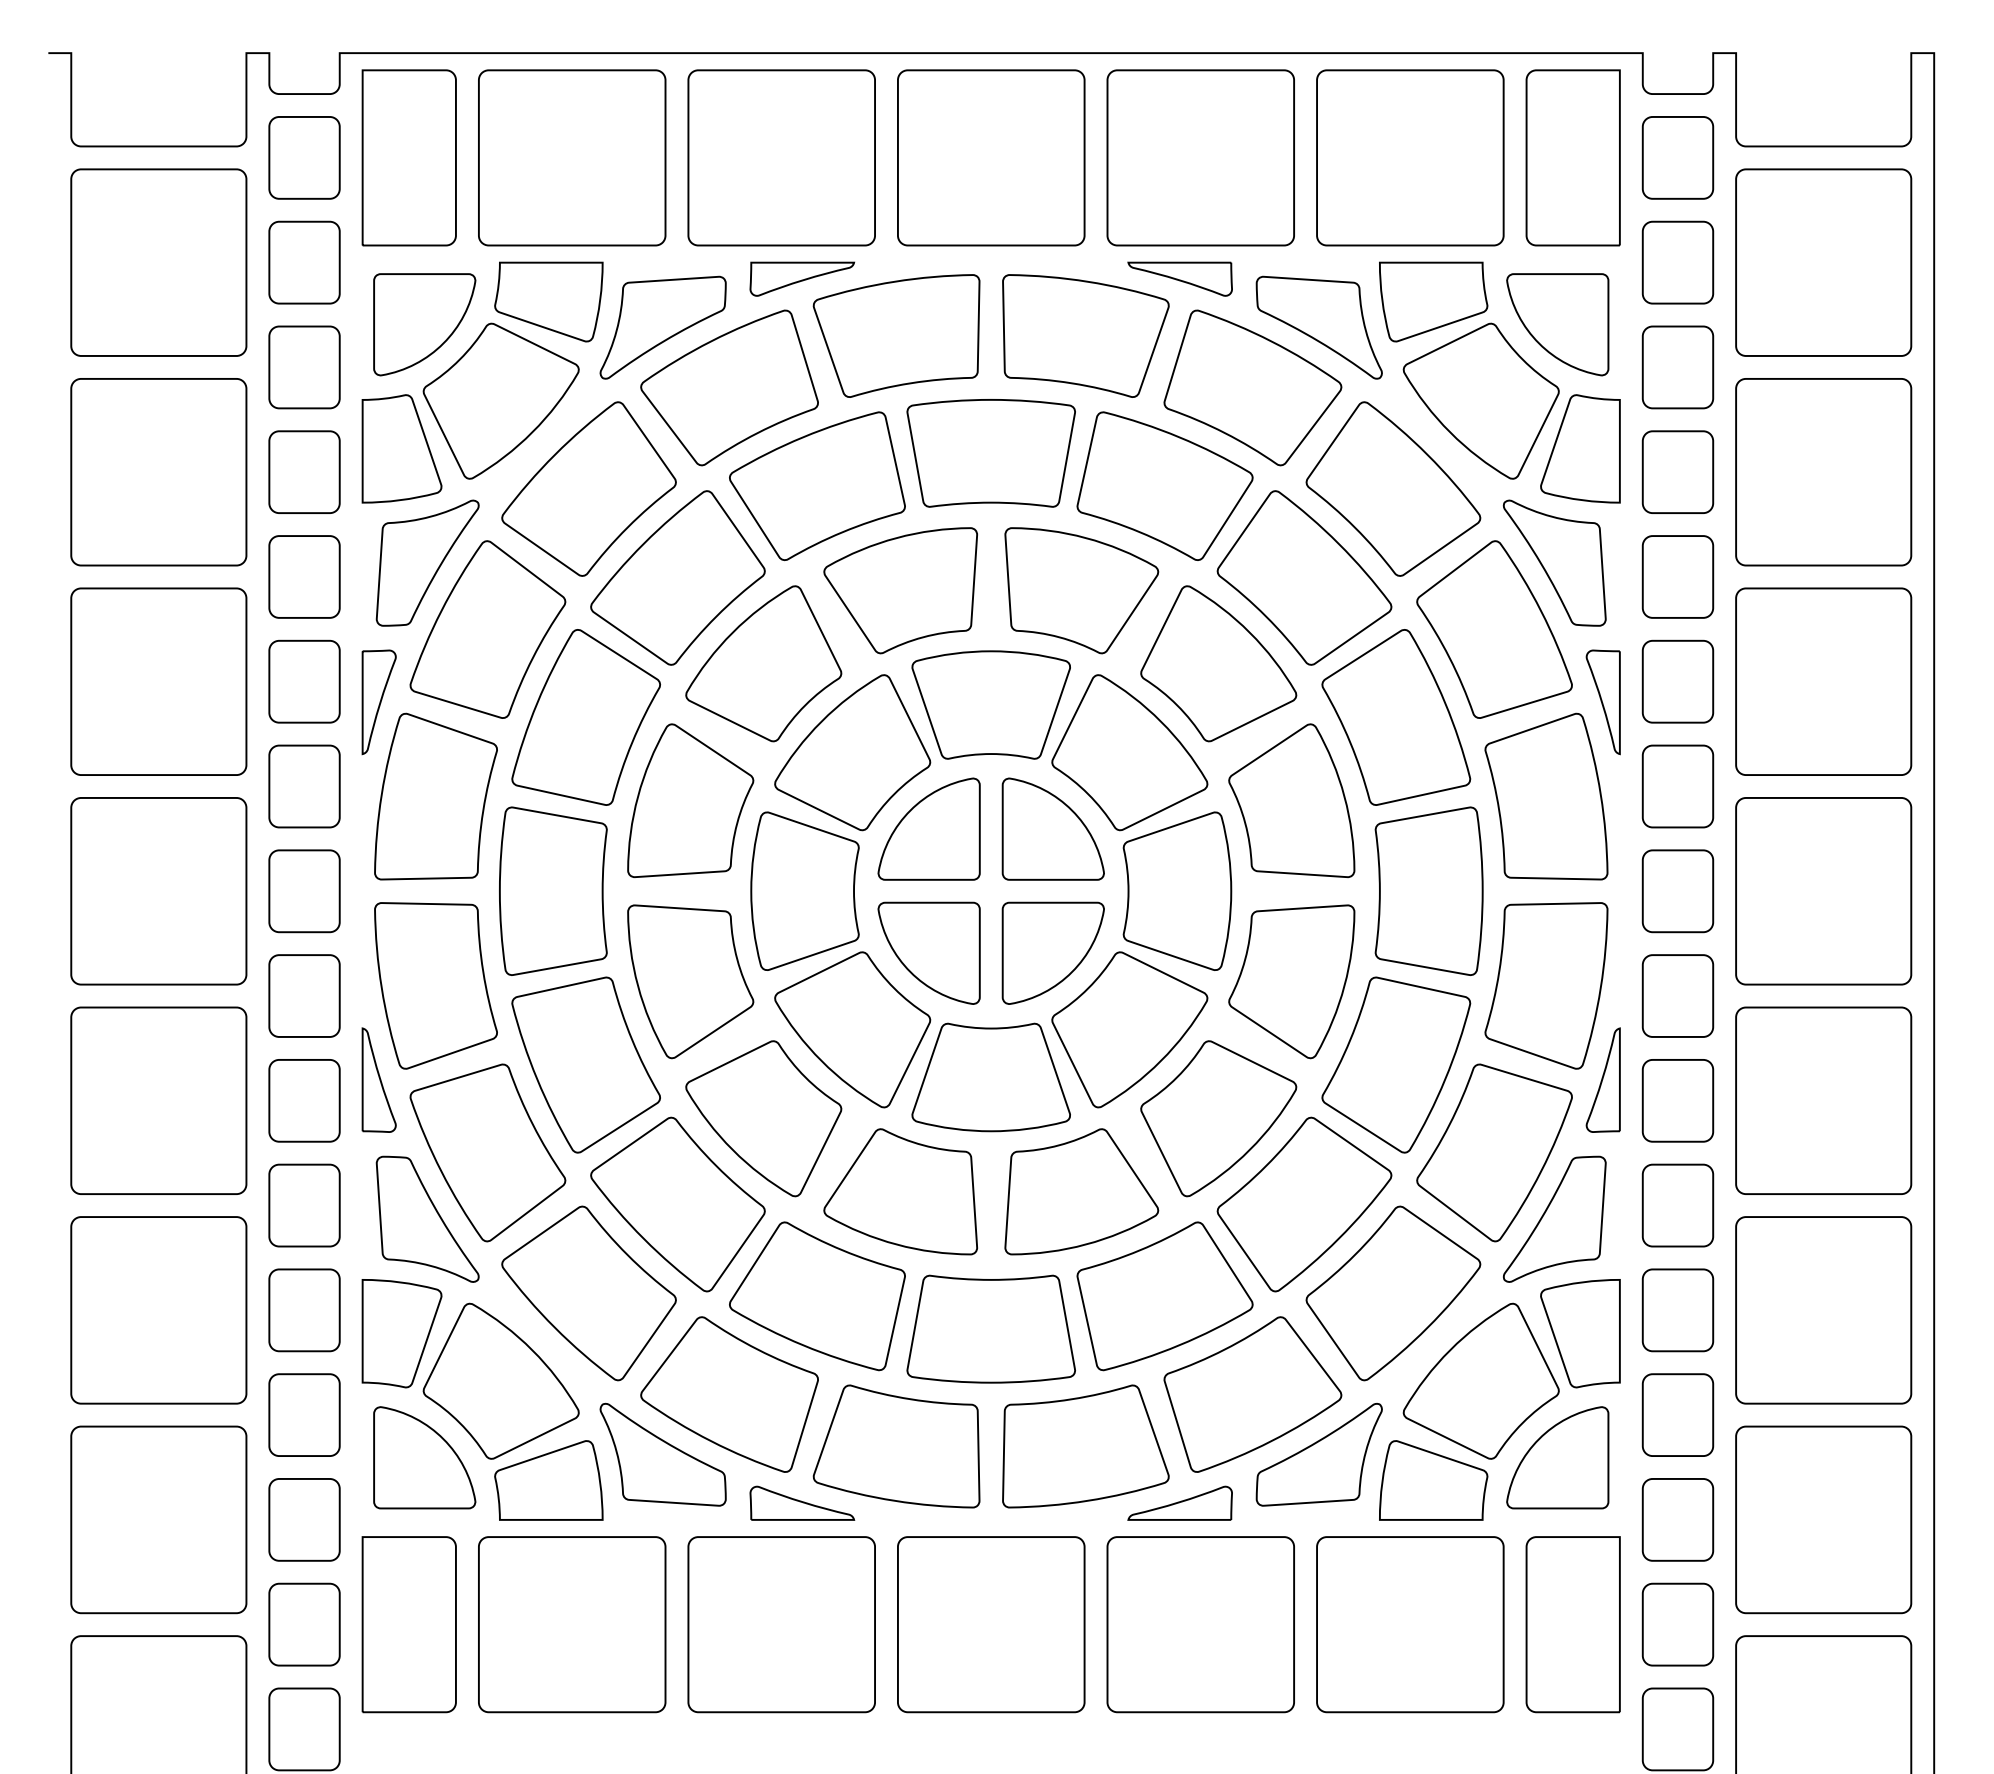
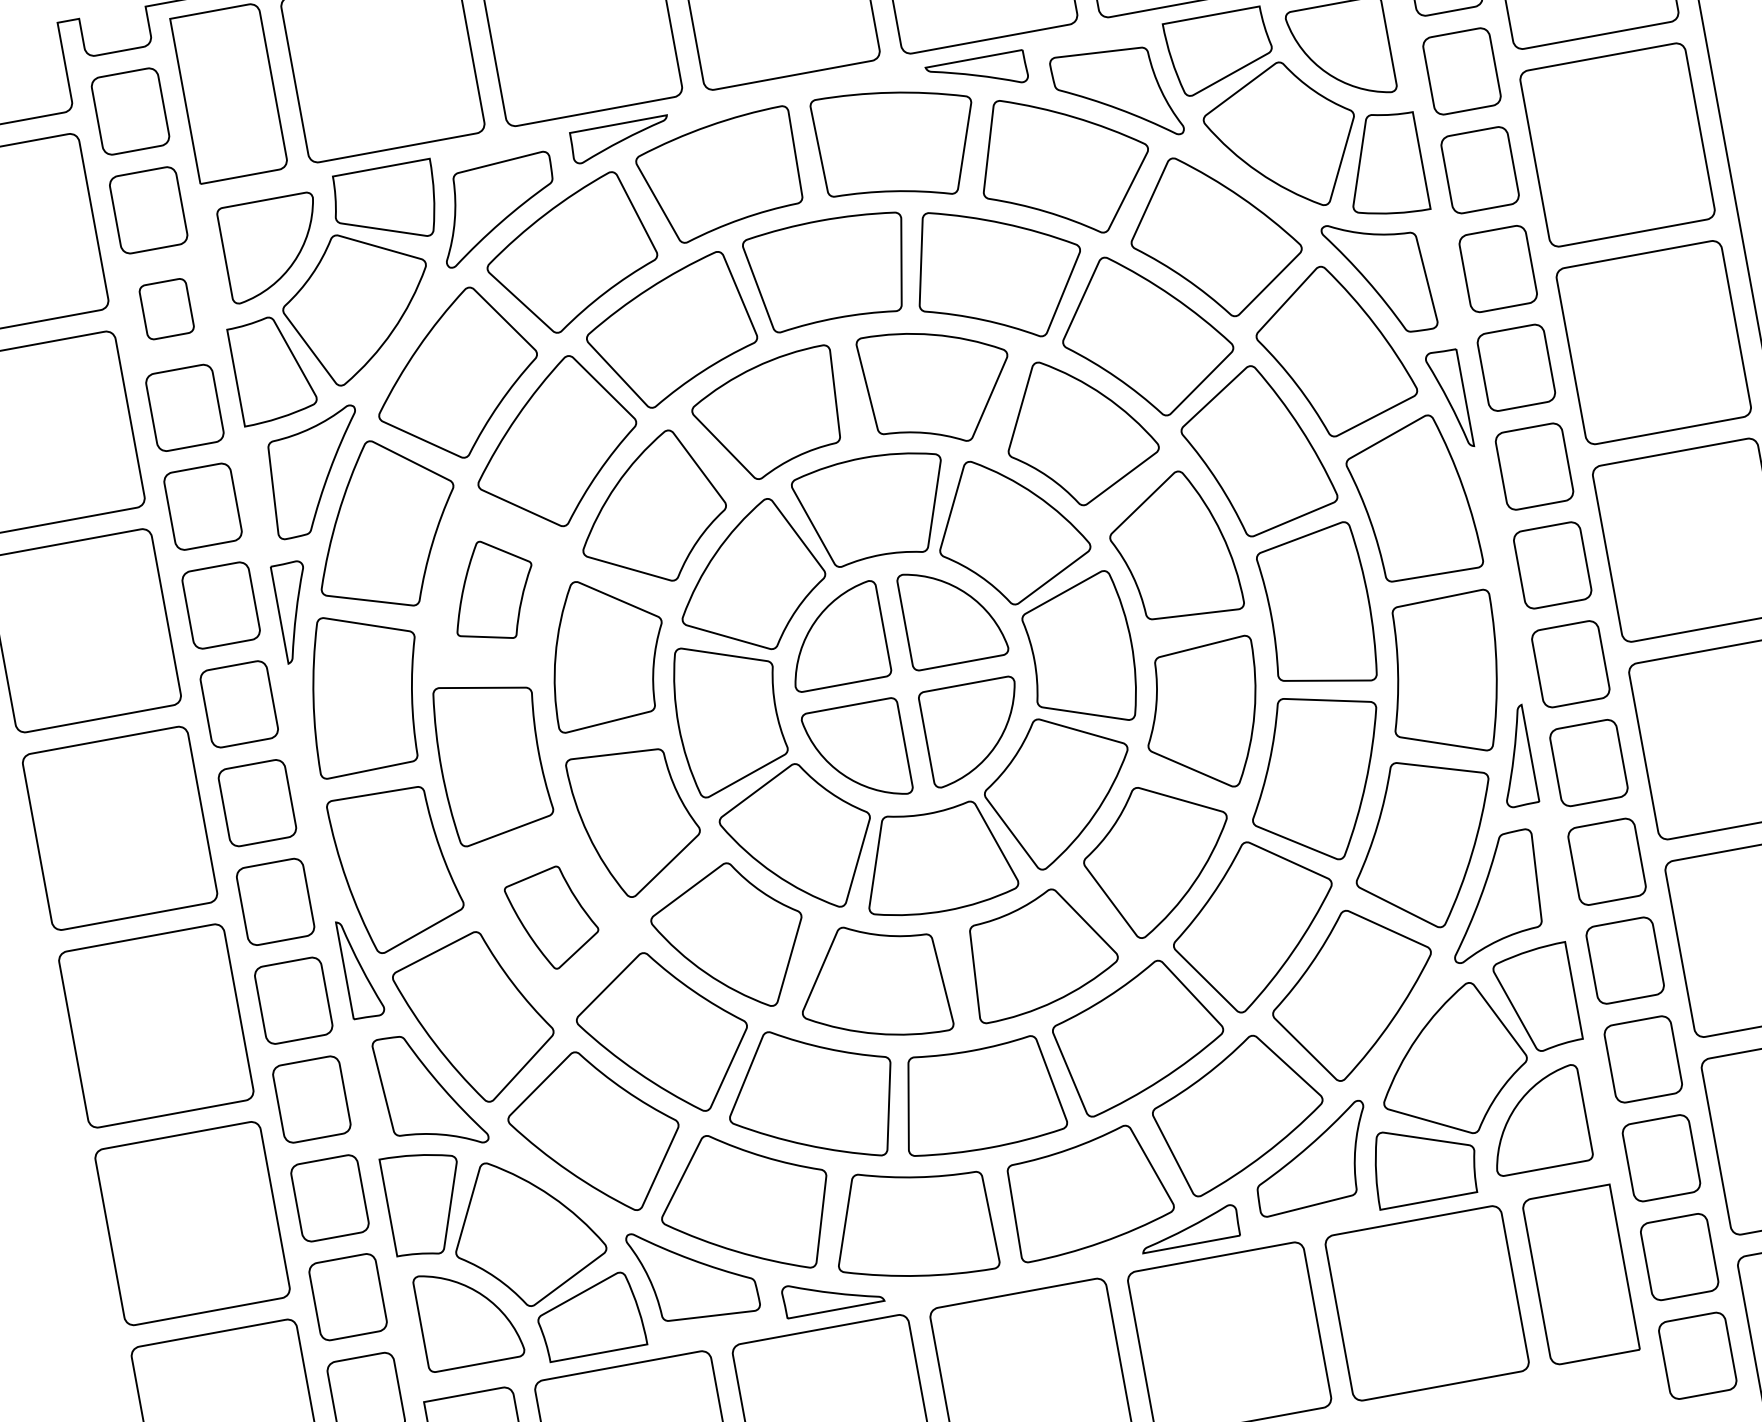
part: (304, 367) -> (166, 309), size x0.7
part: (585, 717) -> (492, 590), size x0.6
part: (585, 1064) -> (552, 917), size x0.6

